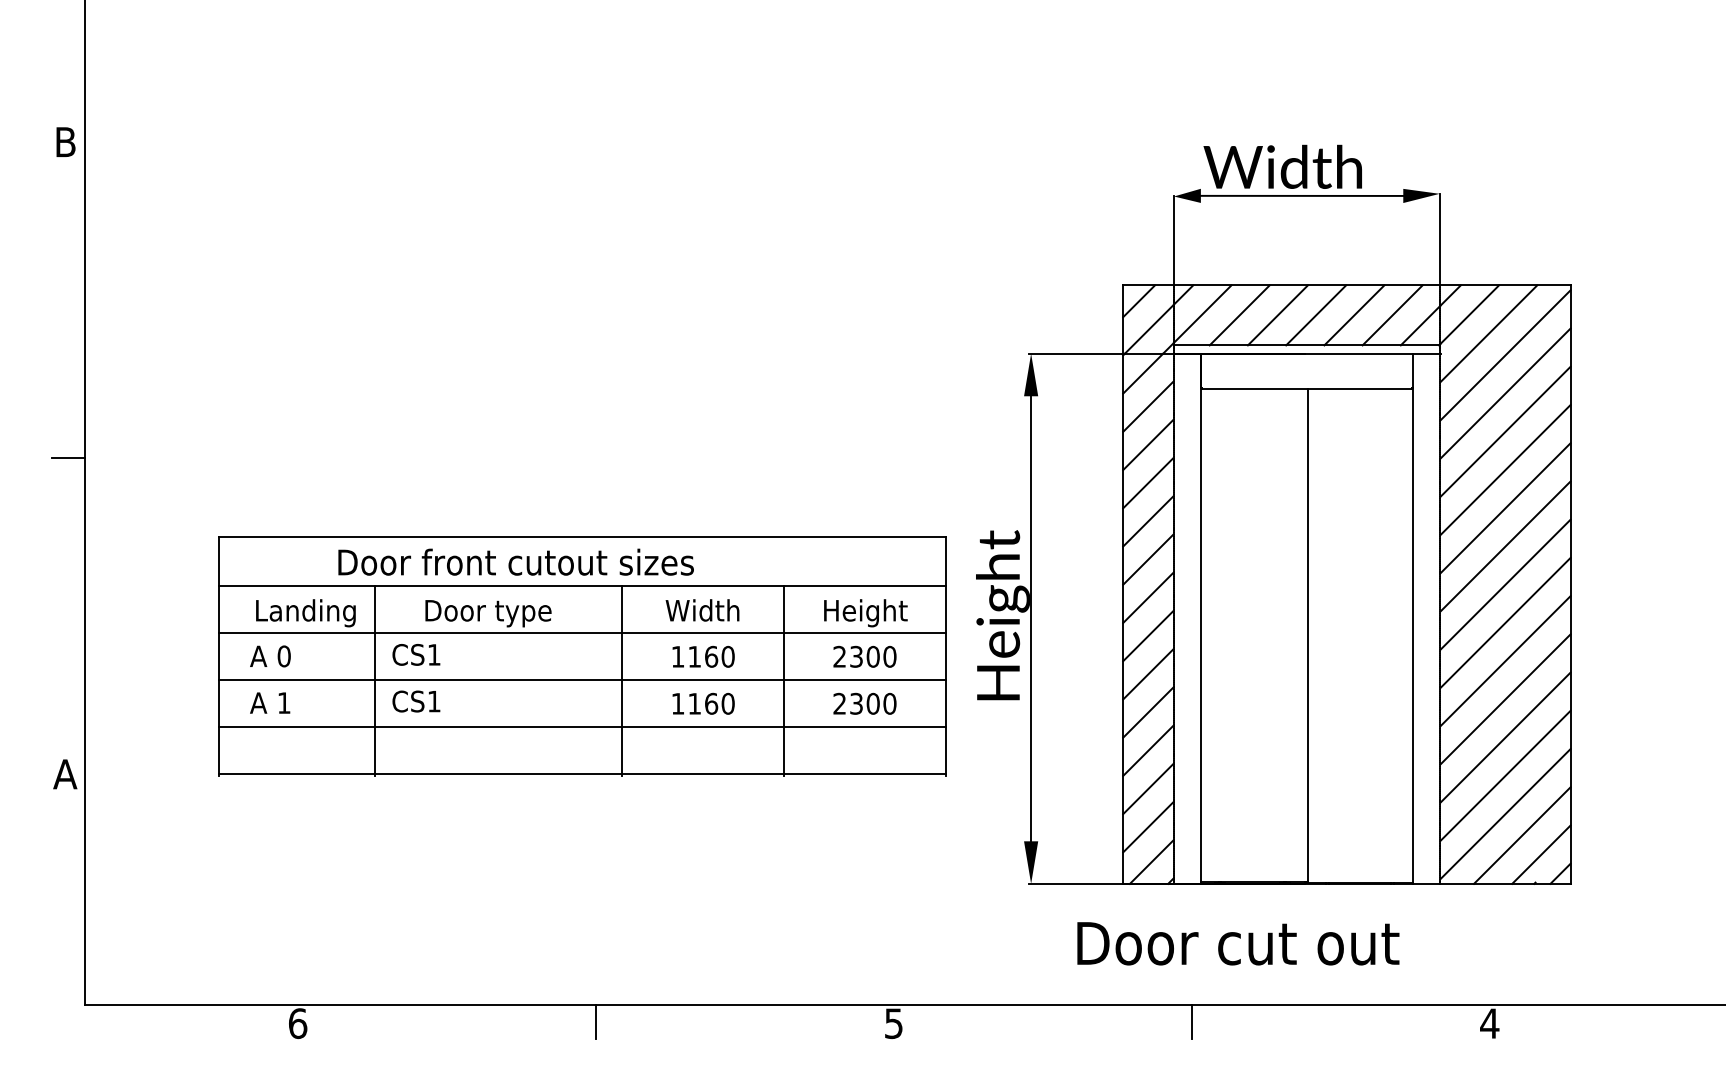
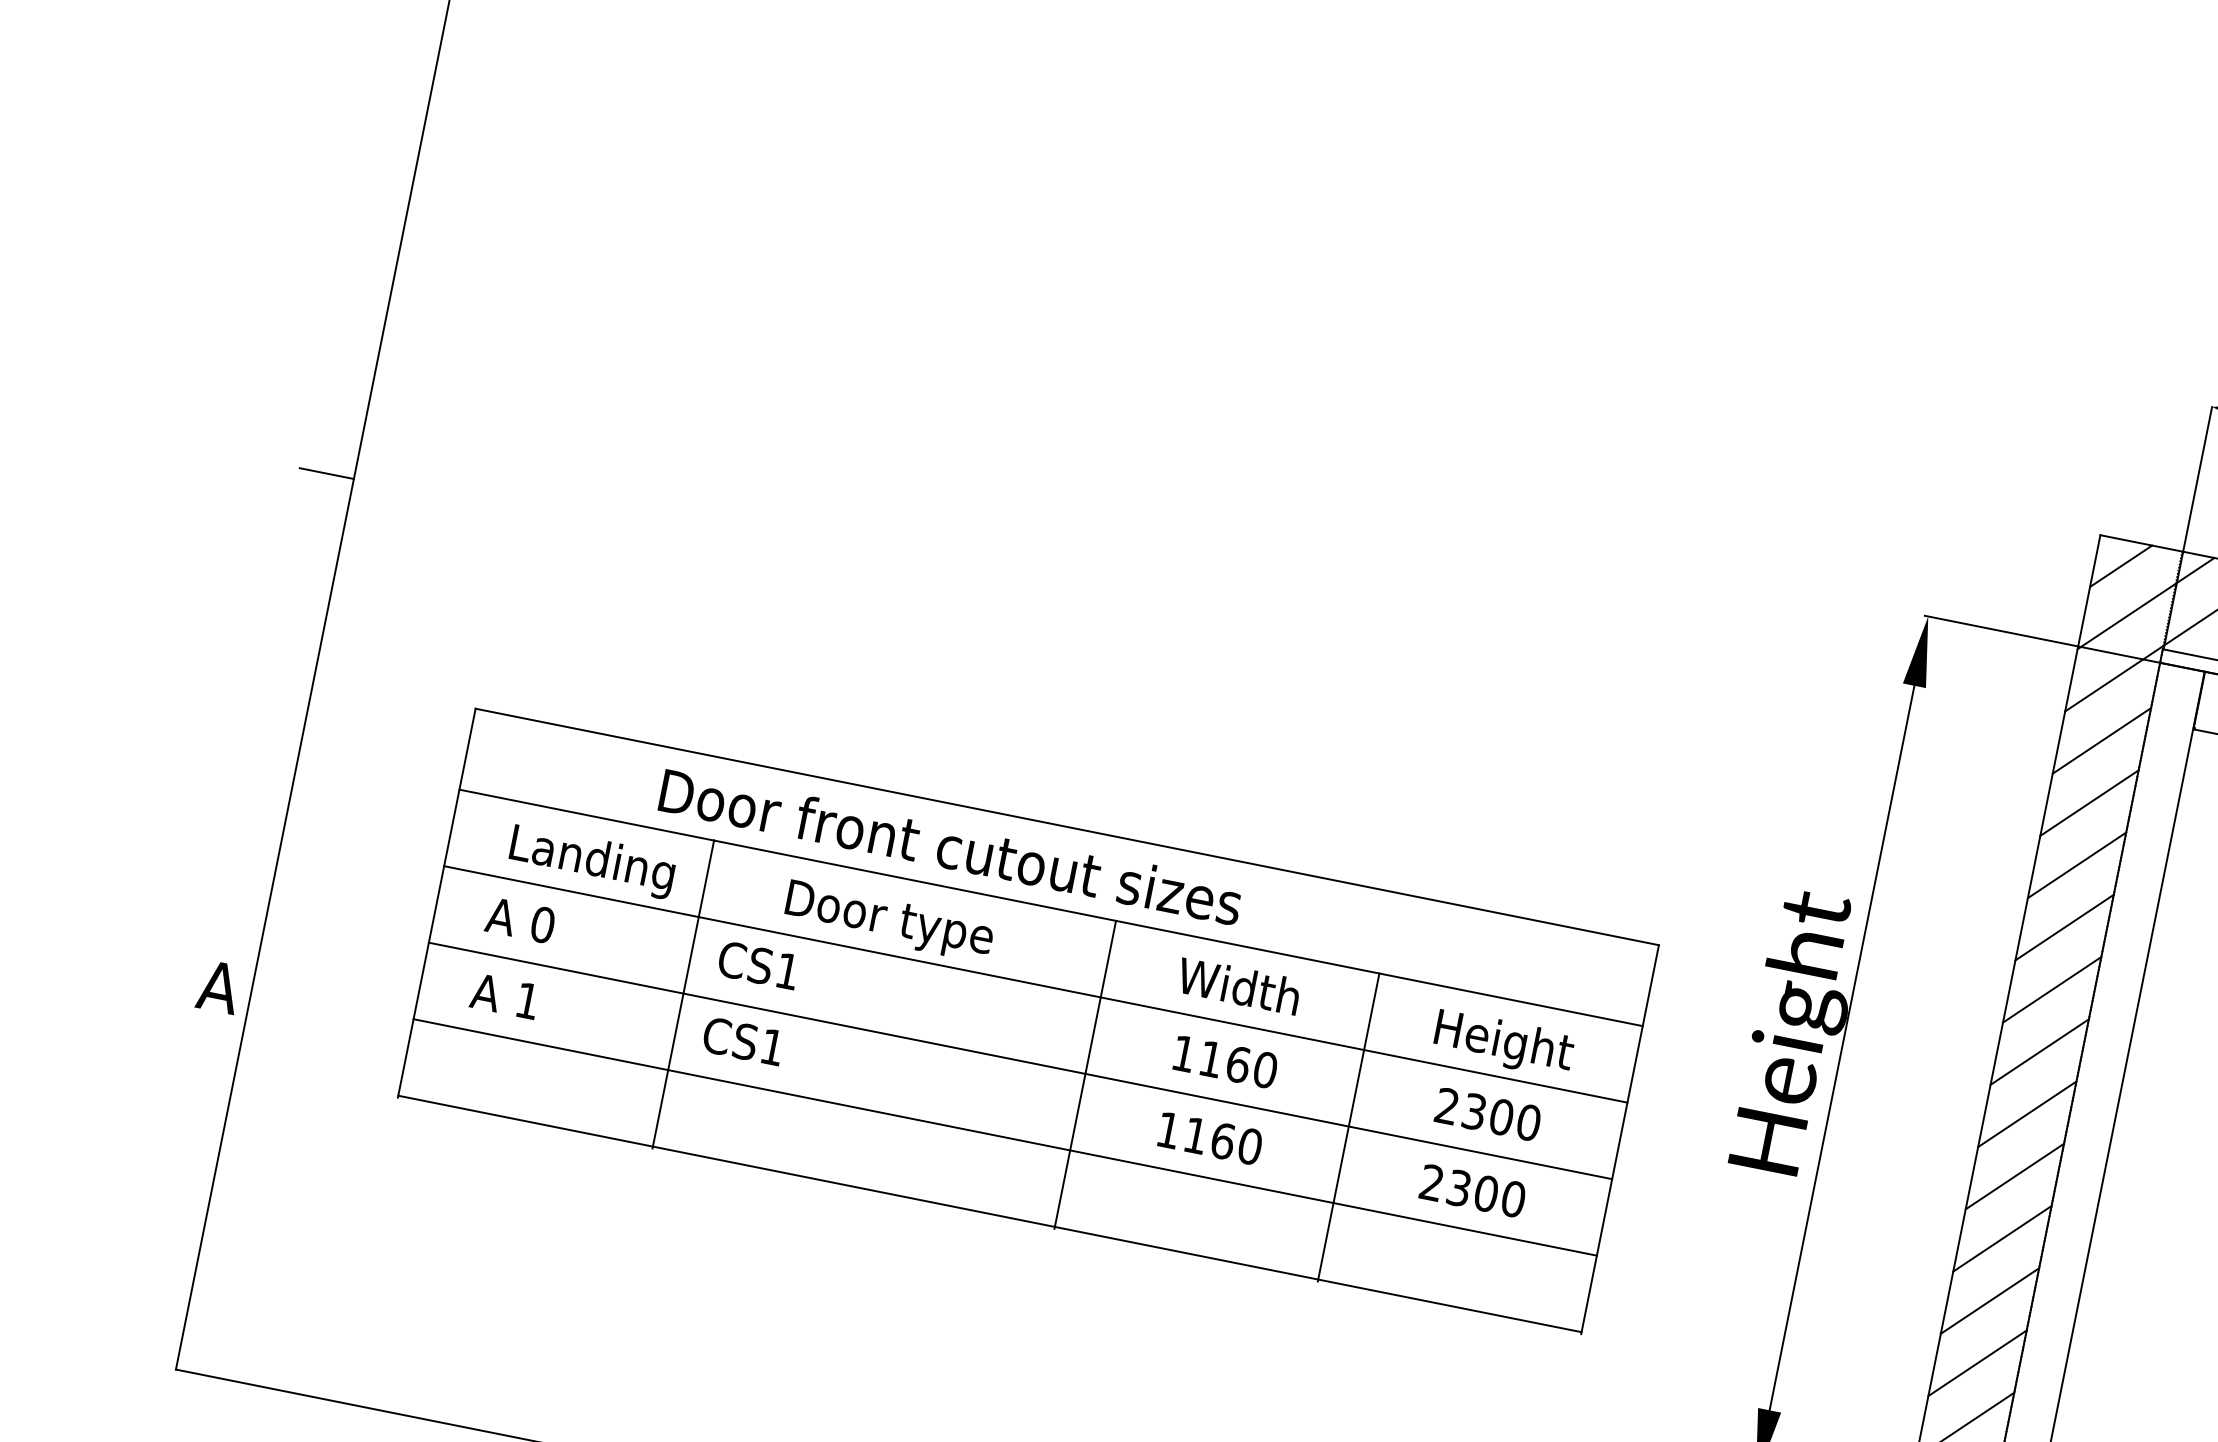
part: (582, 656) -> (1028, 1022), moved

